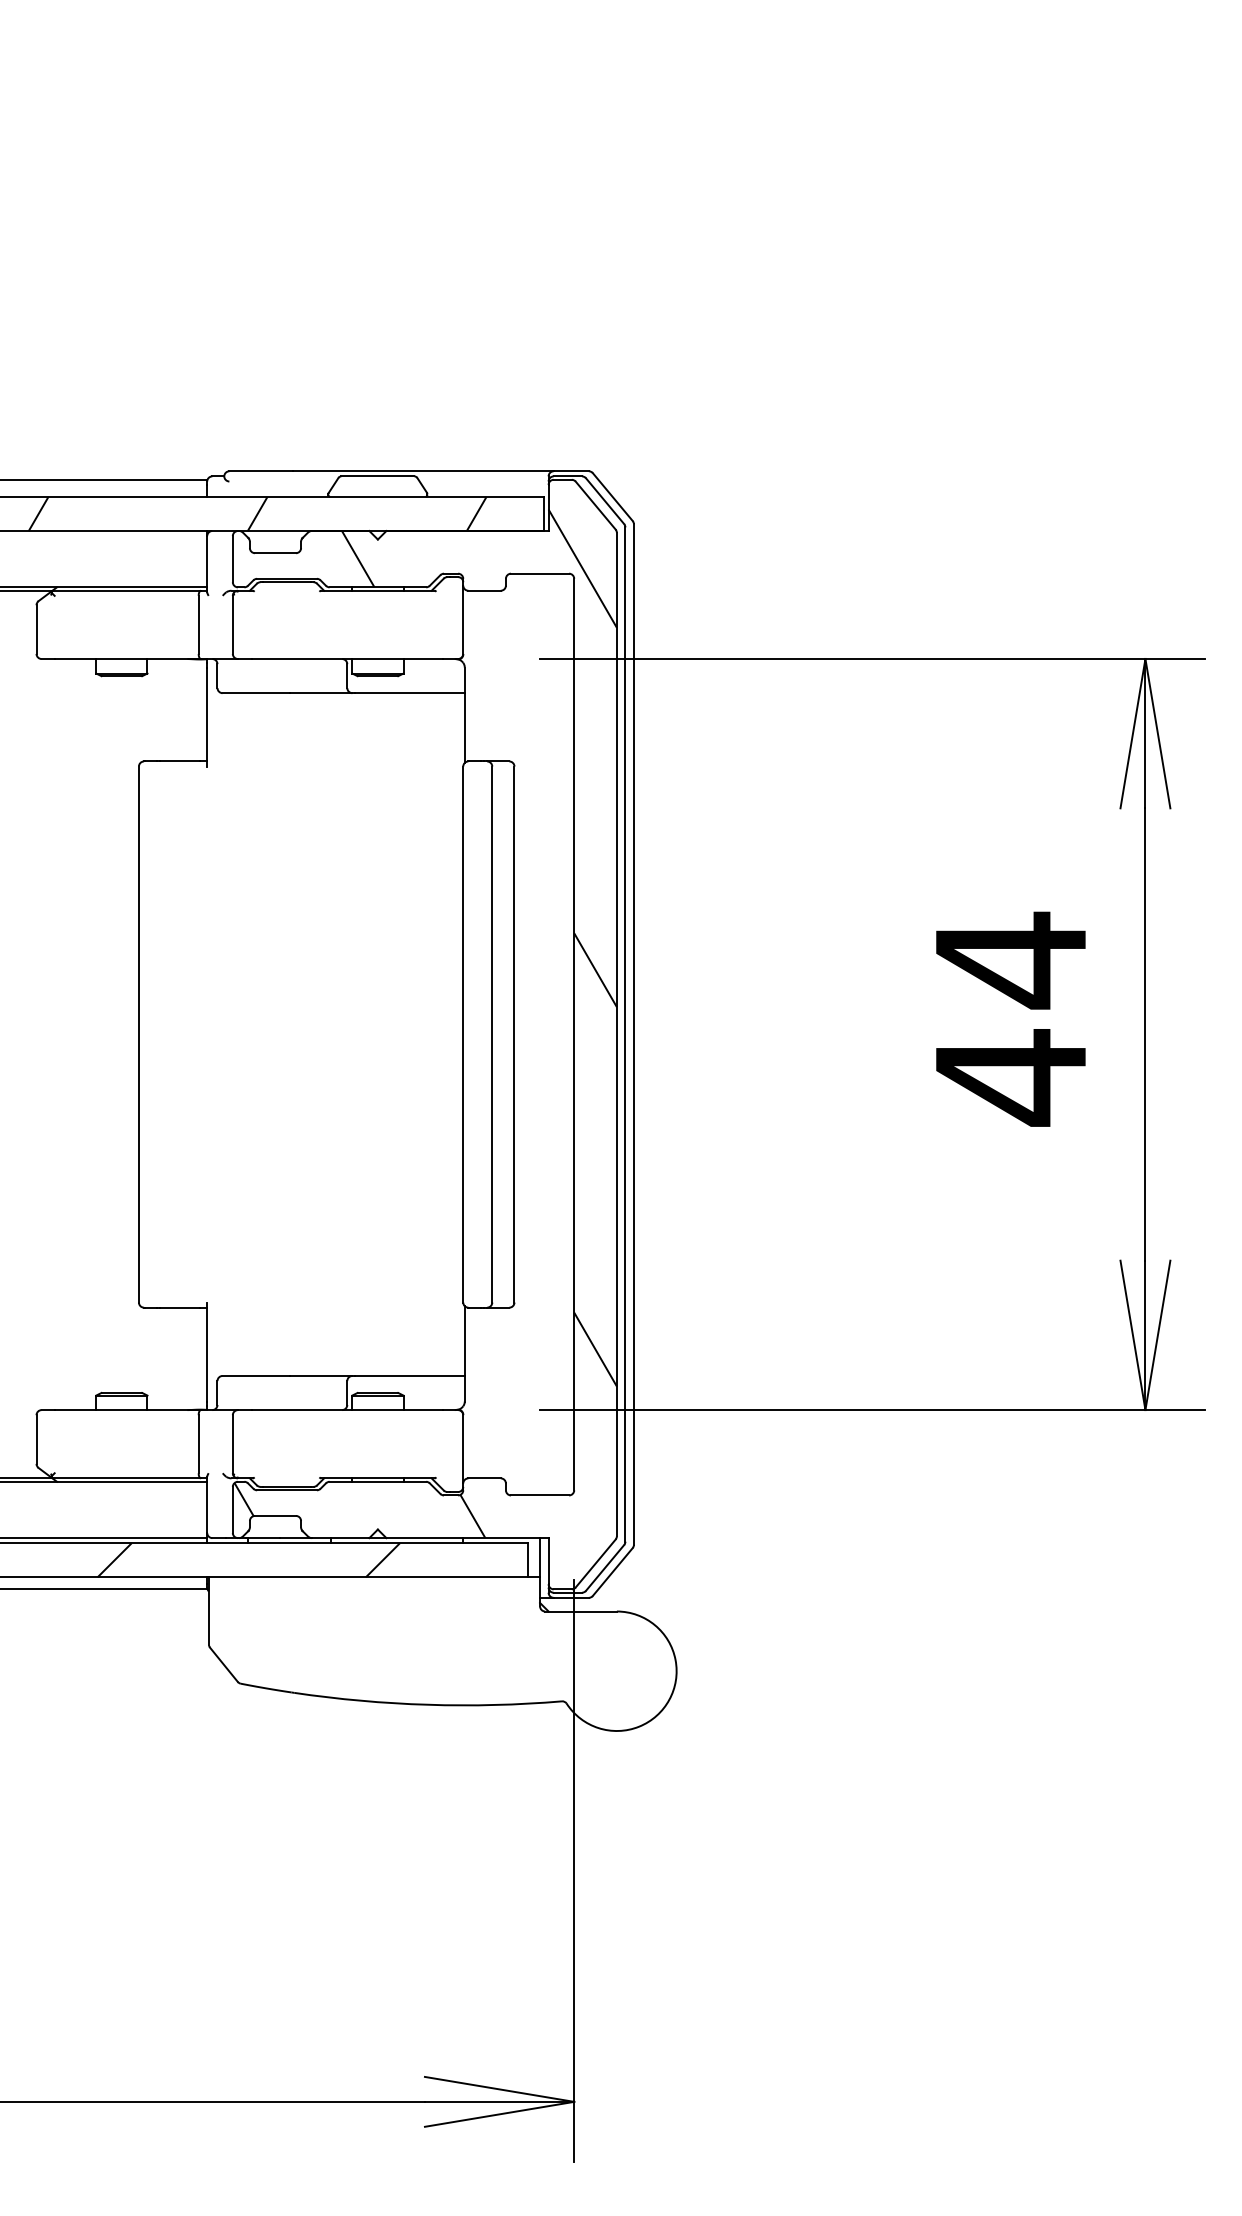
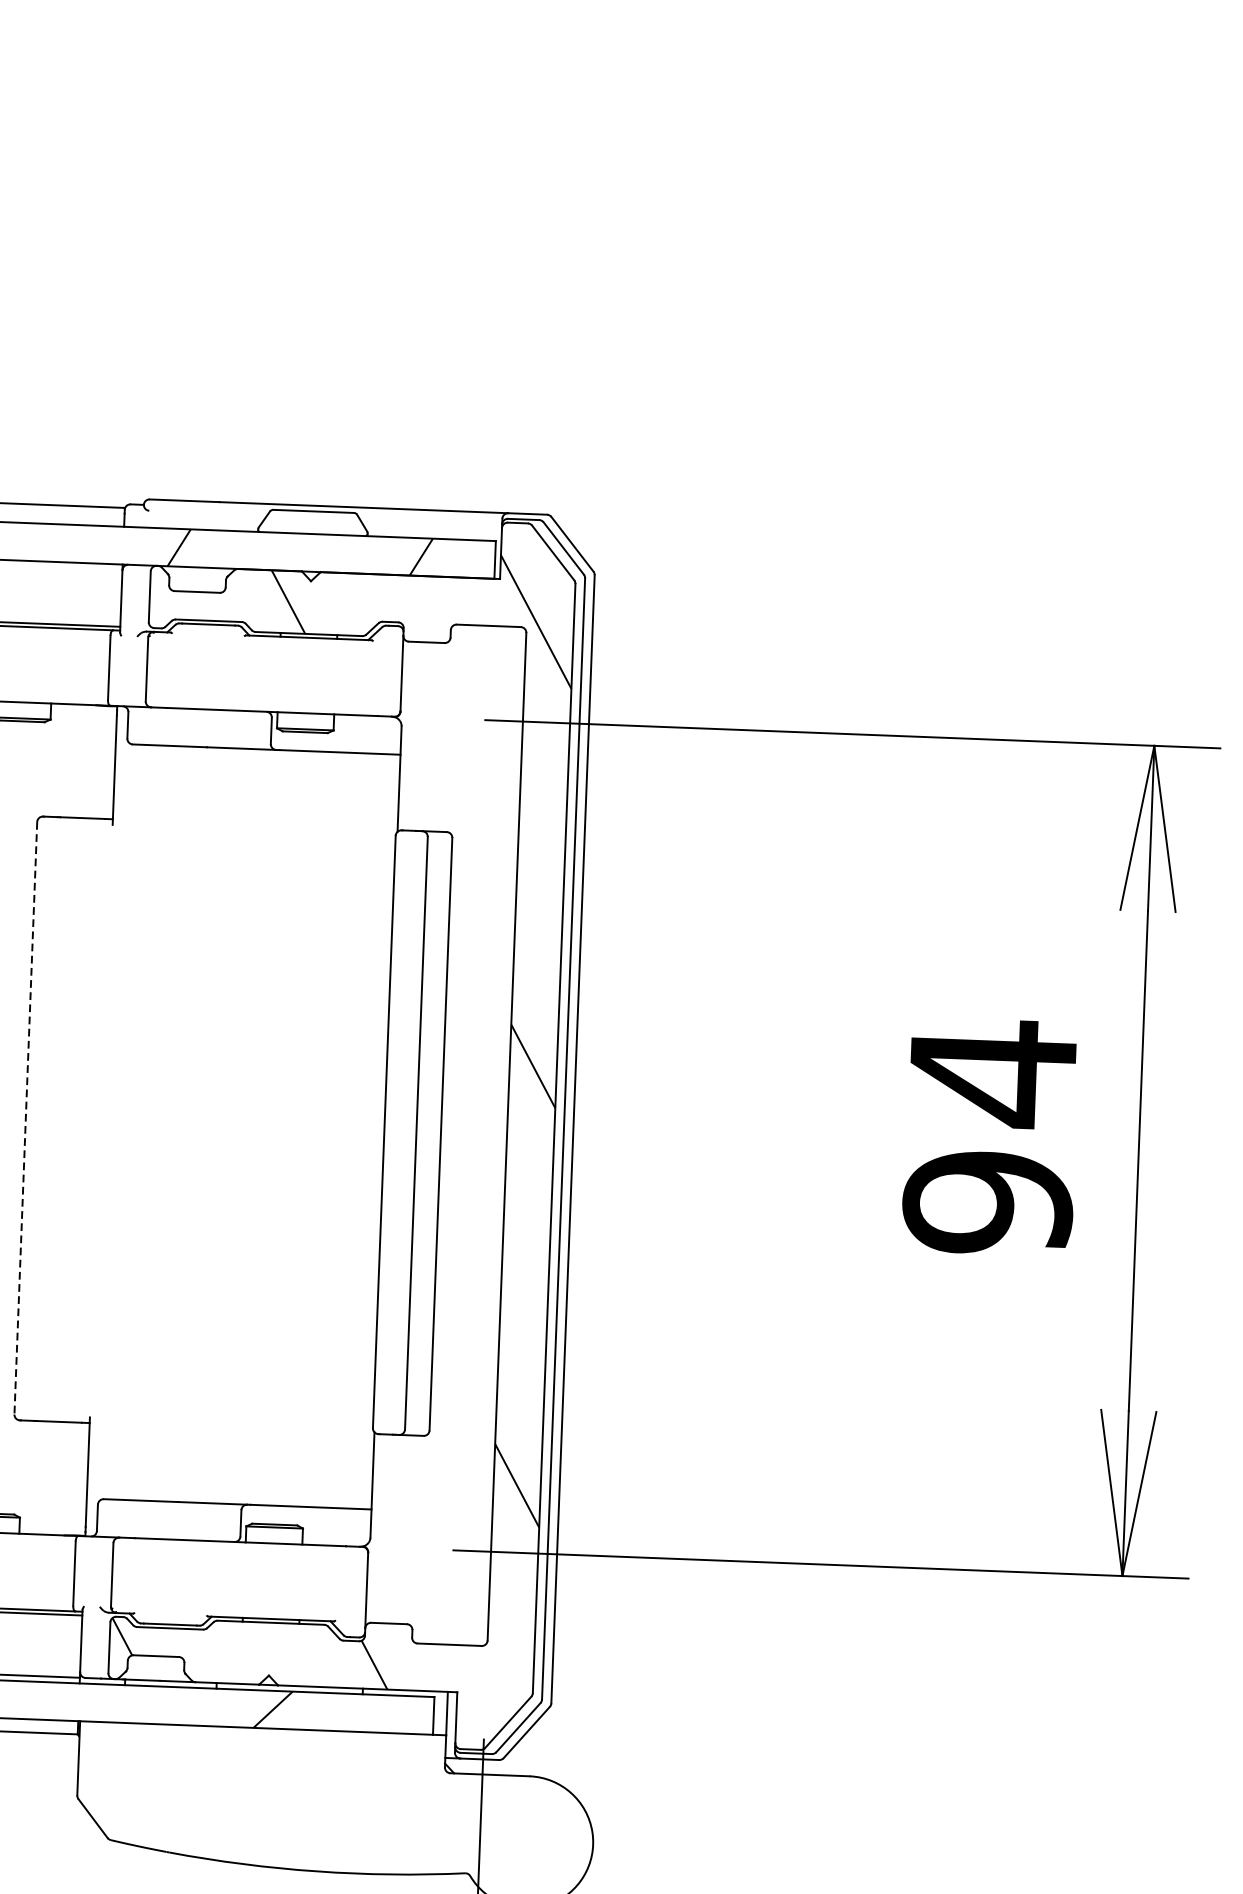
line: (138, 1034) -> (25, 1118), solid -> dashed
text: (1010, 1077) -> (987, 1202), 44 -> 94

